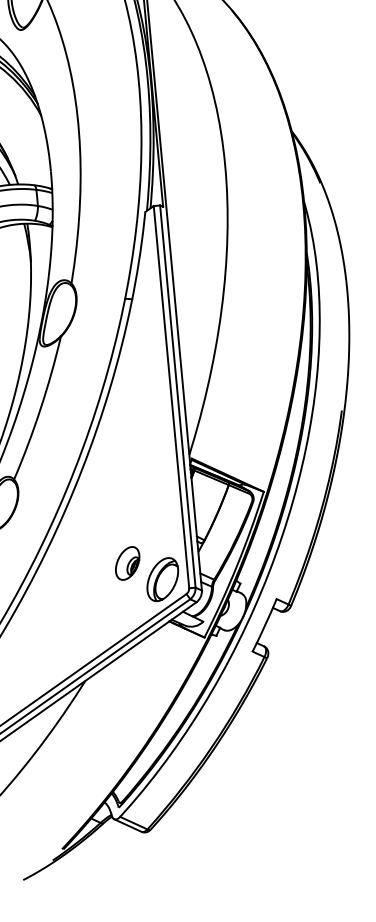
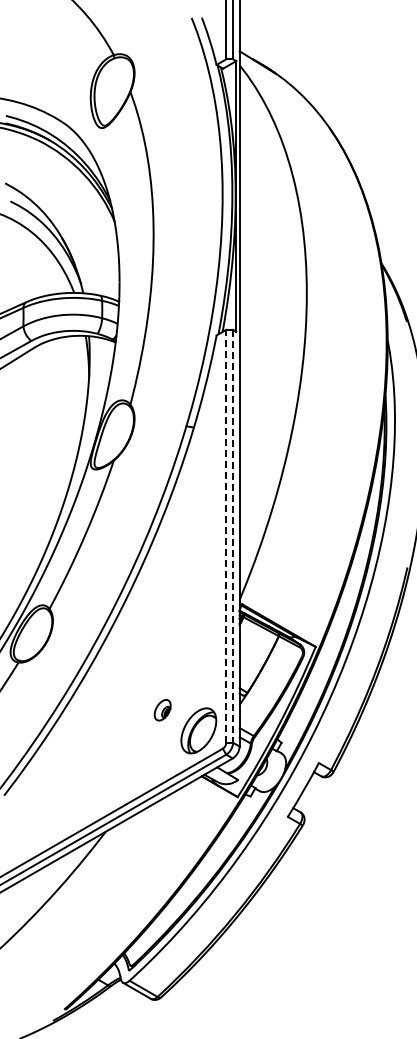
line: (171, 396) -> (226, 535), solid -> dashed
line: (178, 396) -> (233, 536), solid -> dashed
part: (127, 563) -> (162, 710), size x0.6

